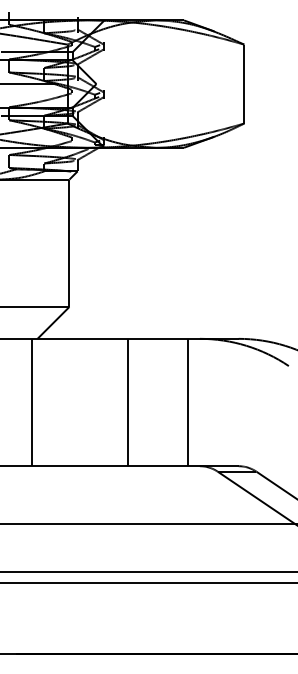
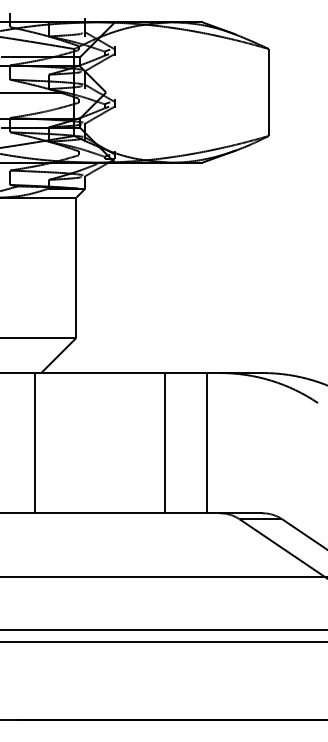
line: (127, 402) -> (164, 443), moved

